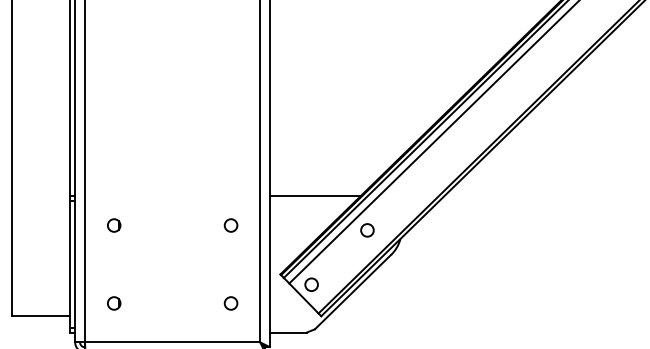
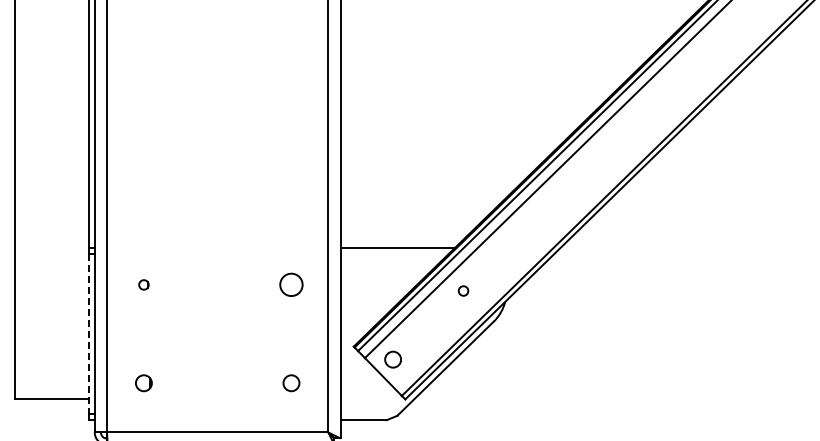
circle: (113, 225) -> (143, 284), size x0.6
circle: (231, 225) -> (291, 284), size x1.4
circle: (367, 229) -> (463, 290), size x0.6
line: (70, 264) -> (88, 334), solid -> dashed

